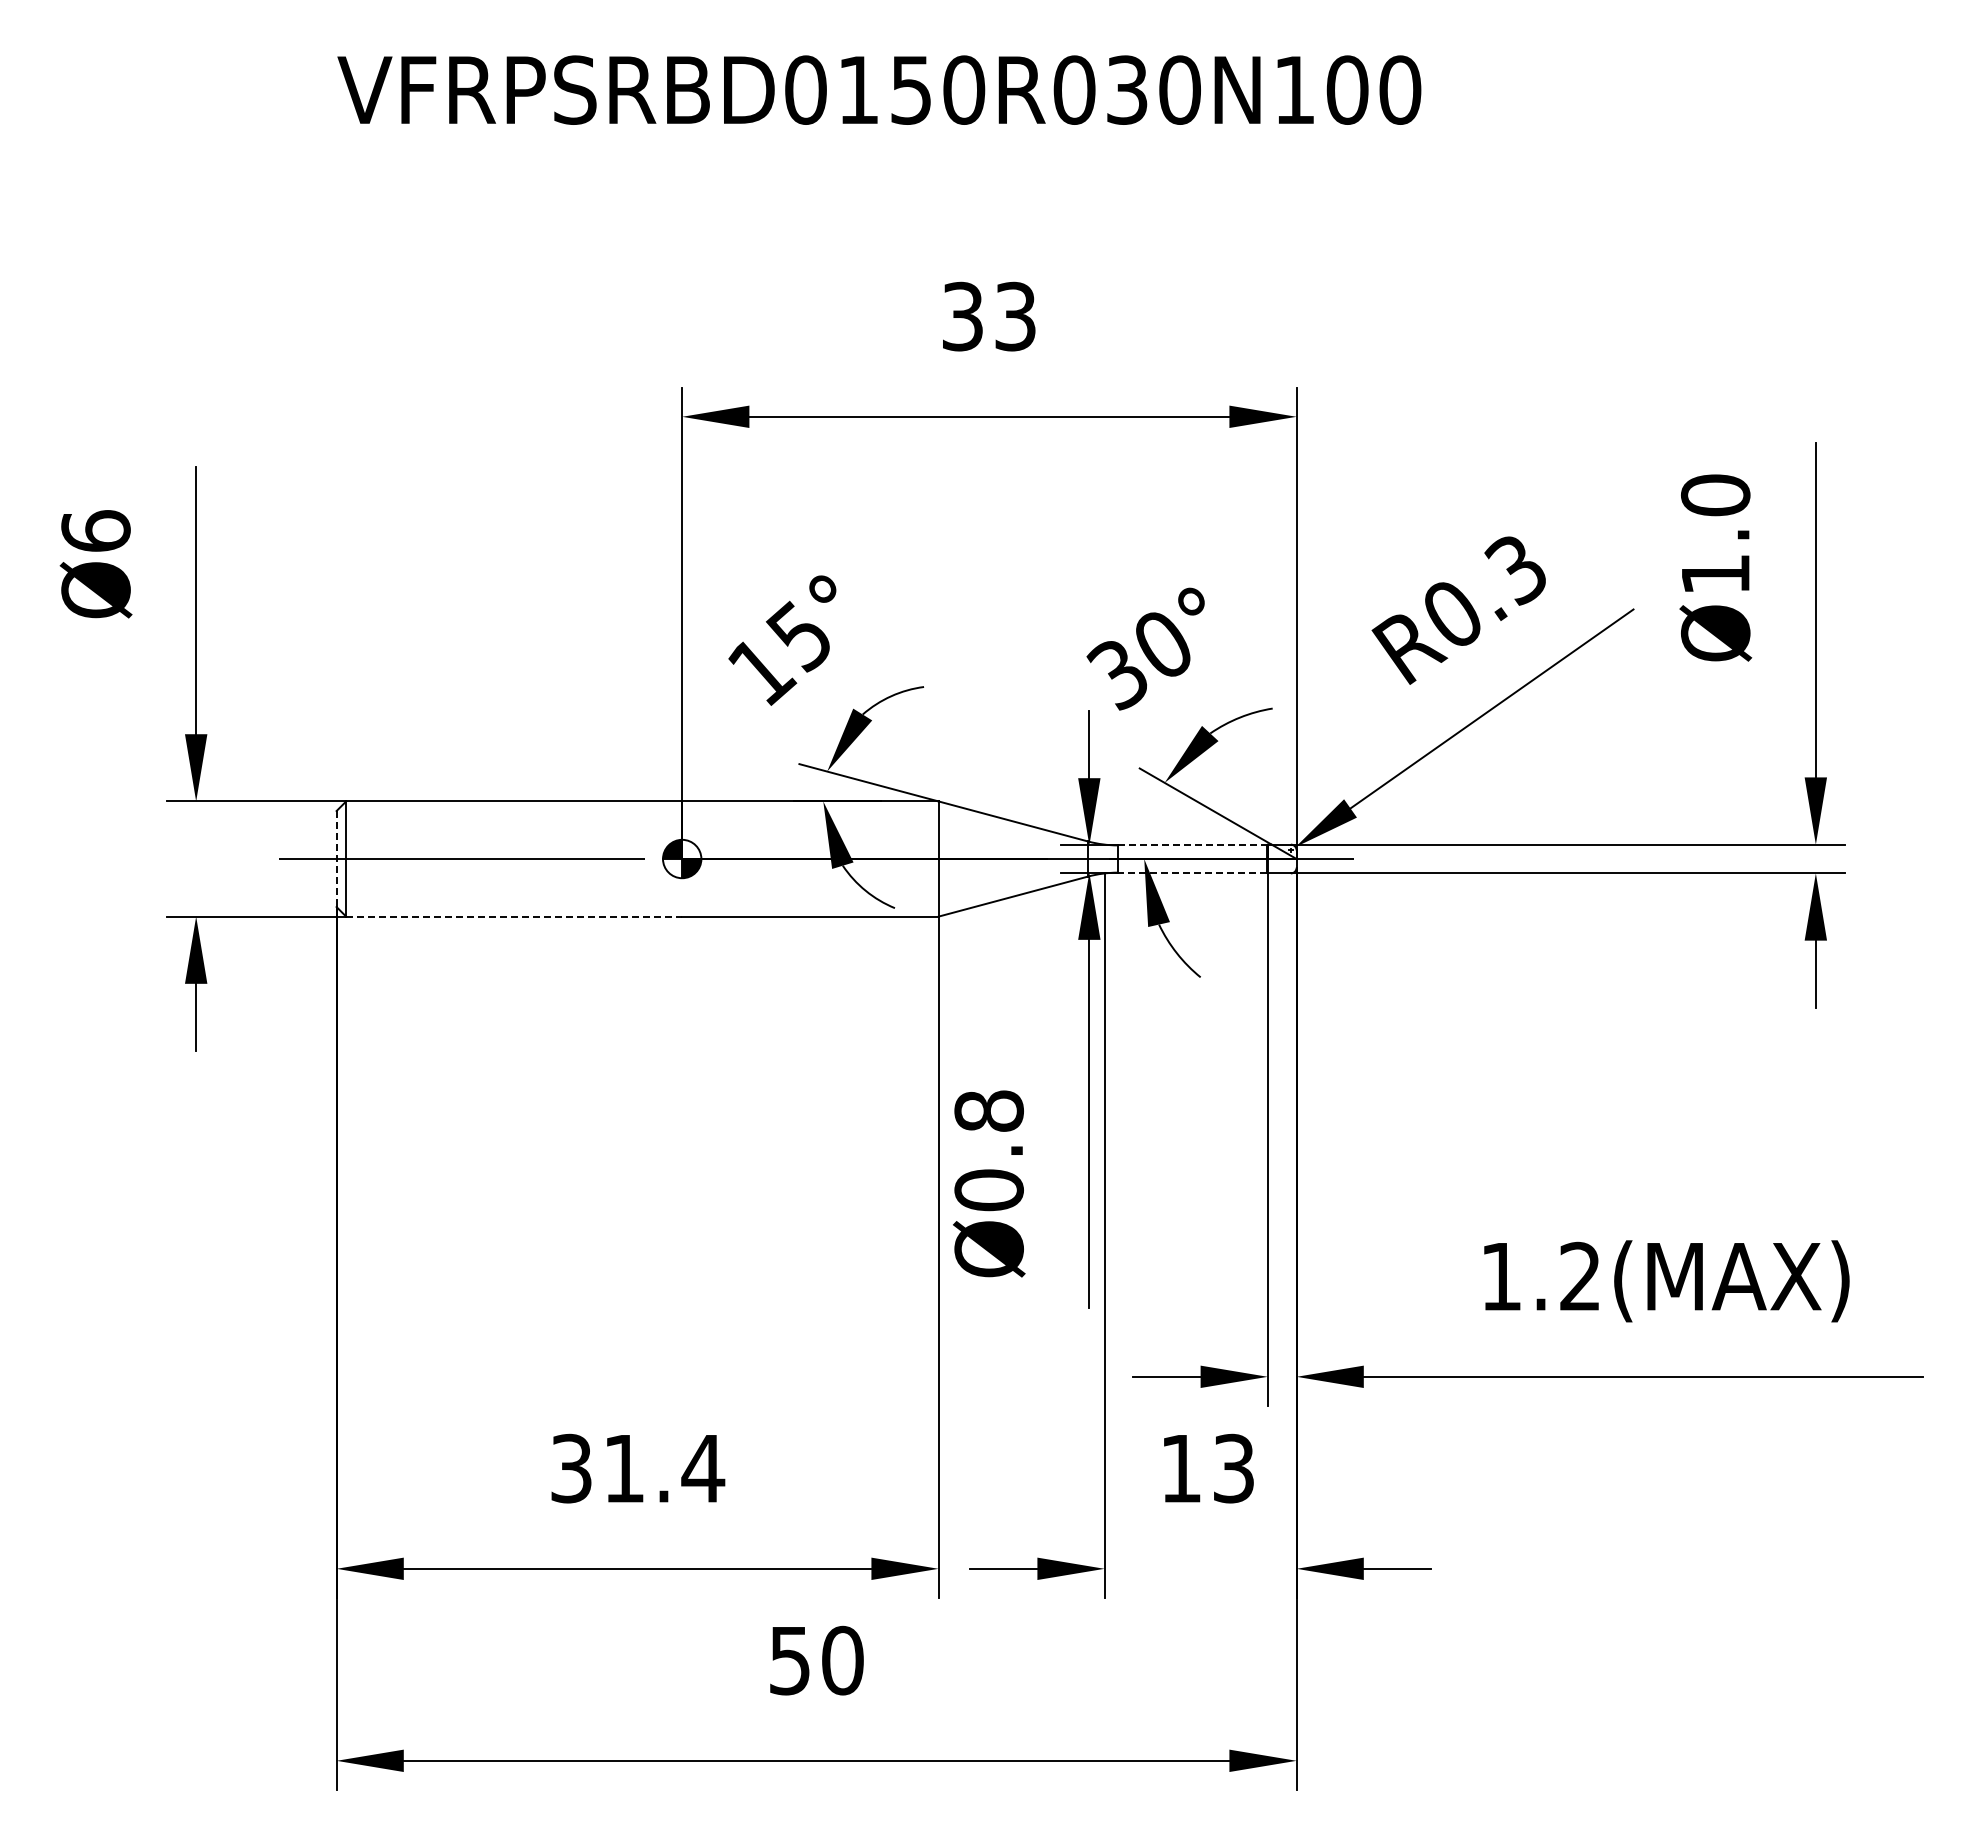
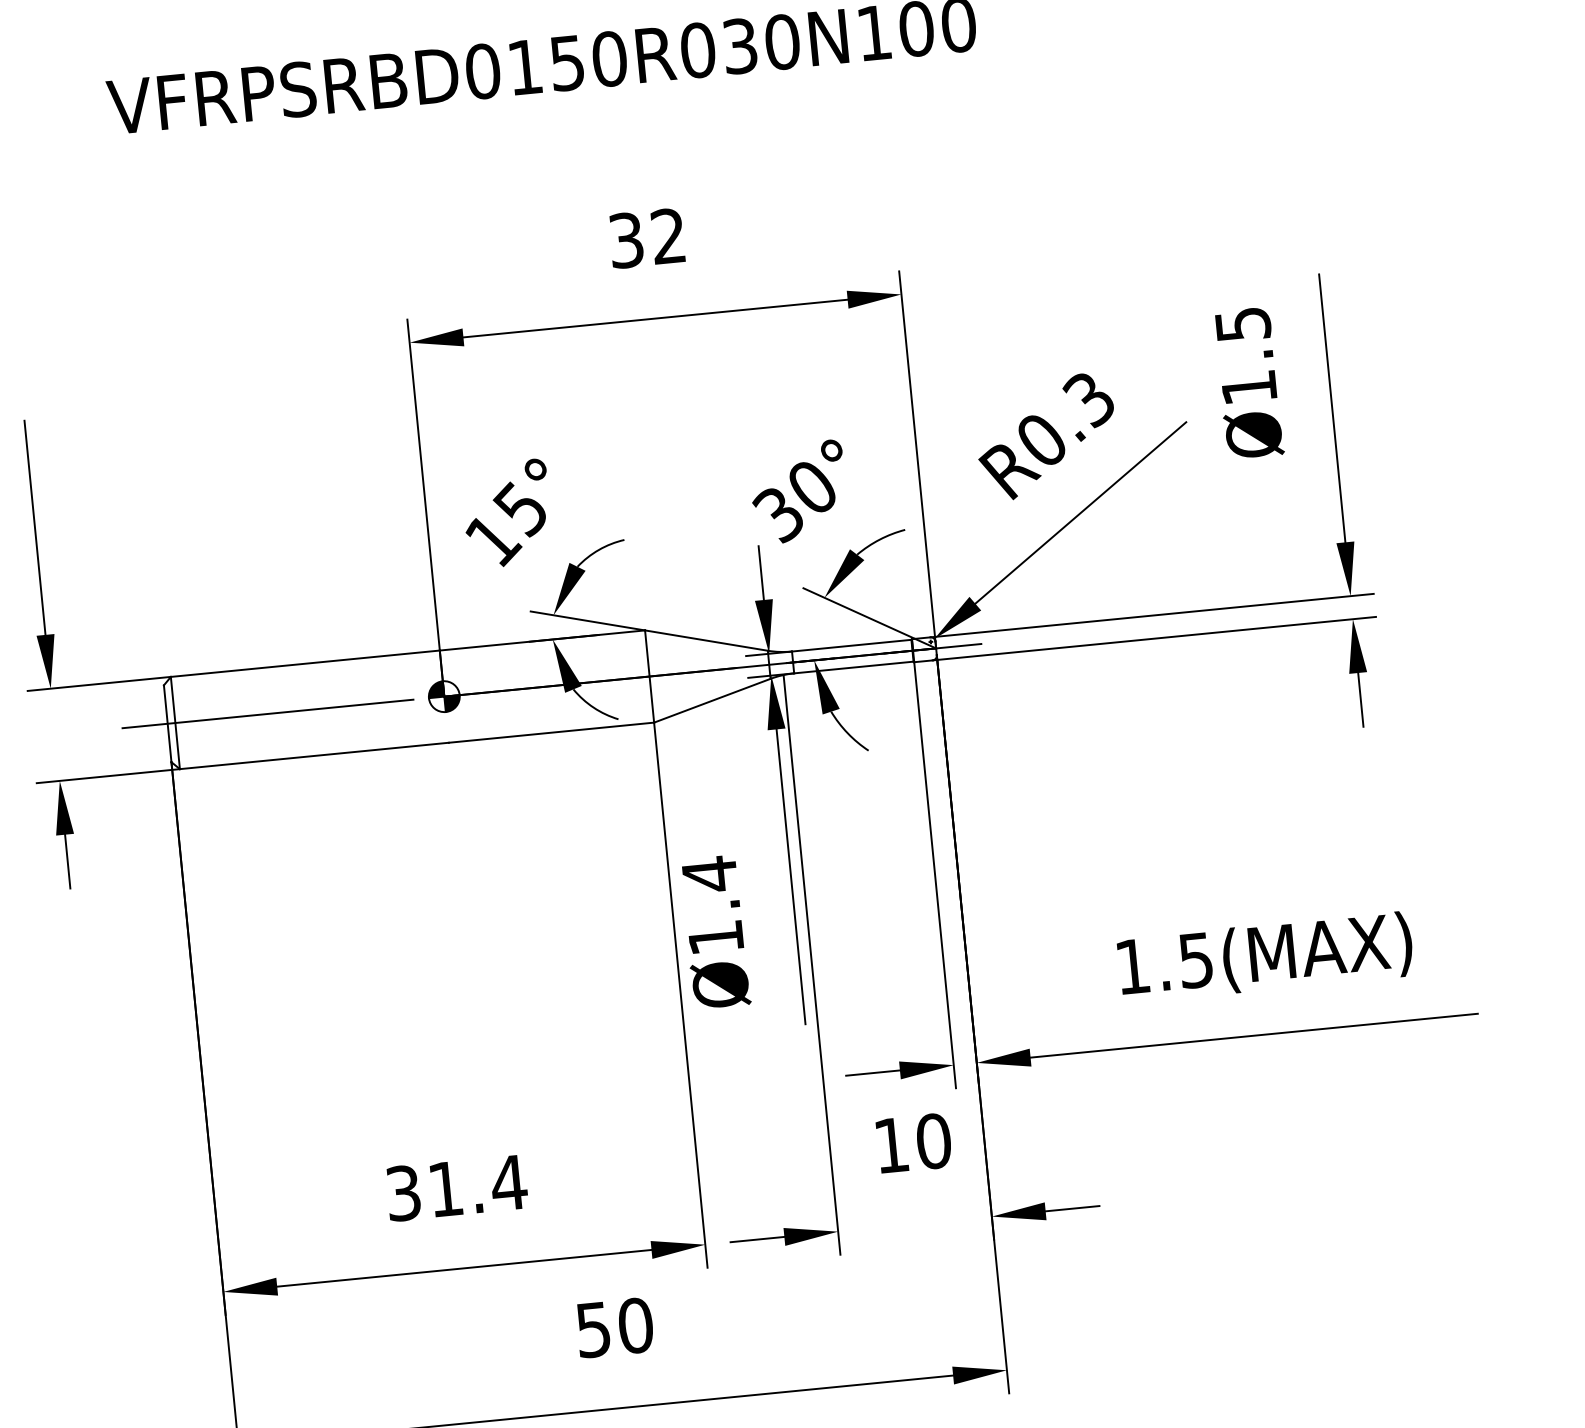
text: (1015, 316) -> (668, 236), 33 -> 32
text: (1715, 495) -> (1242, 324), Ø1.0 -> Ø1.5
line: (1192, 845) -> (851, 645), dashed -> solid
line: (336, 859) -> (167, 724), dashed -> solid
line: (1192, 872) -> (853, 667), dashed -> solid
line: (514, 916) -> (314, 755), dashed -> solid
text: (988, 1150) -> (712, 905), Ø0.8 -> Ø1.4
text: (1579, 1276) -> (1195, 960), 1.2(MAX) -> 1.5(MAX)
text: (1233, 1468) -> (933, 1141), 13 -> 10

